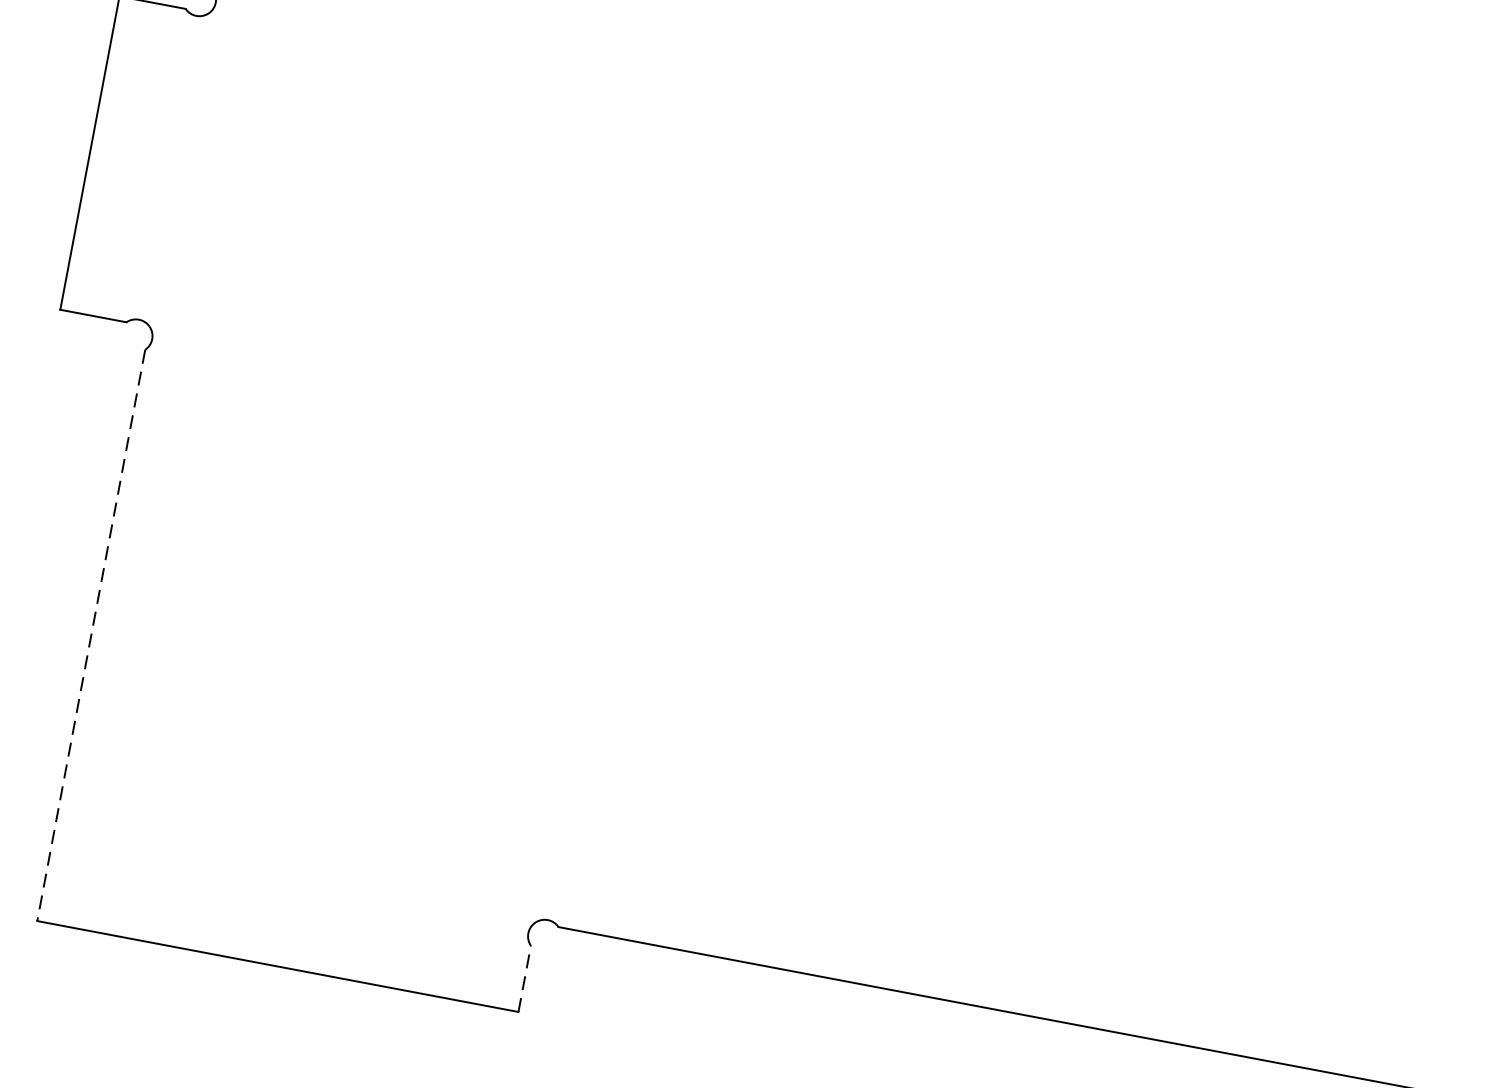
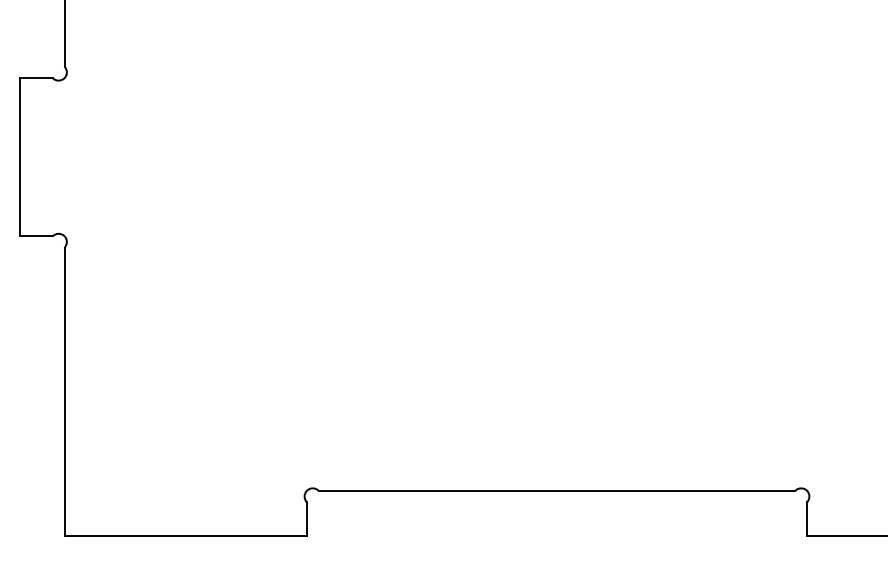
line: (91, 634) -> (64, 391), dashed -> solid
line: (525, 979) -> (307, 519), dashed -> solid

